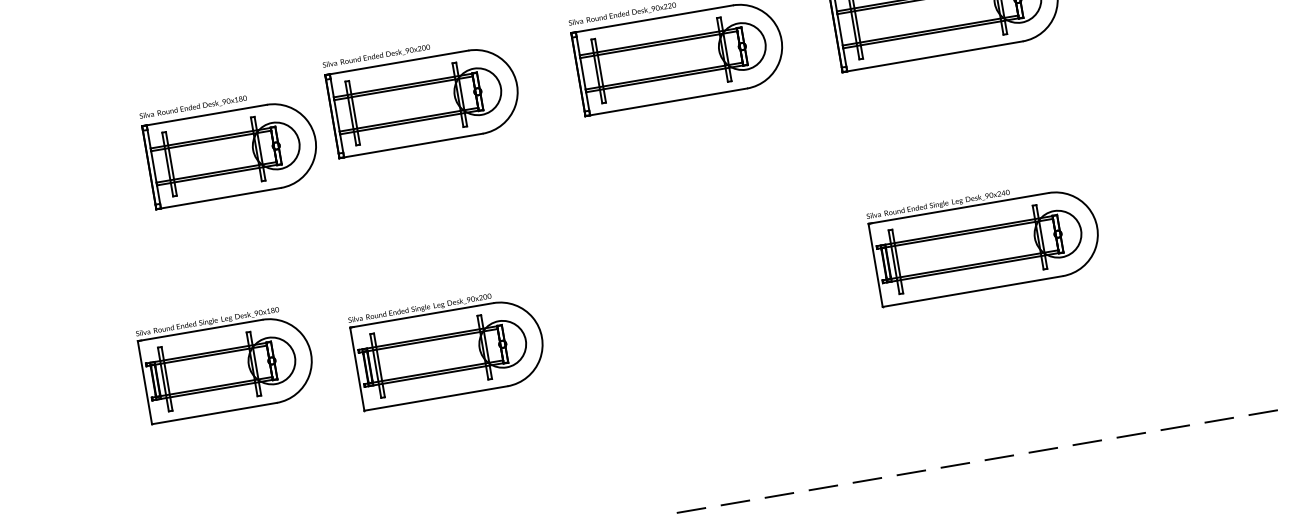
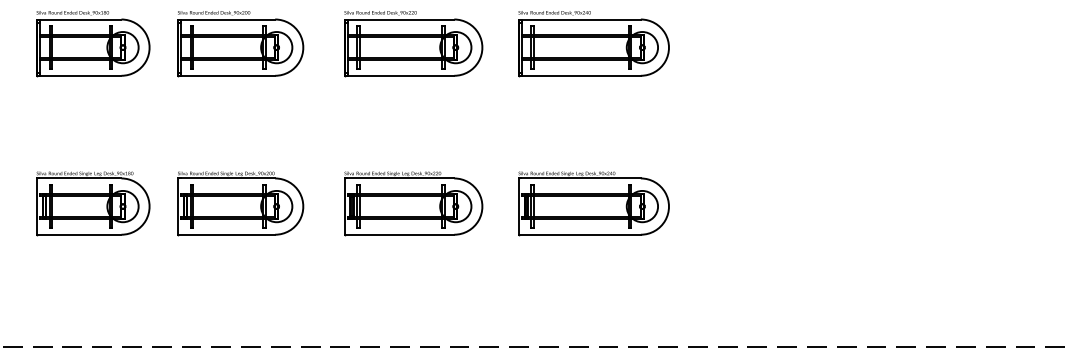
part: (231, 148) -> (93, 44), moved
part: (719, 287) -> (413, 203), added
part: (448, 348) -> (240, 203), moved
part: (227, 363) -> (93, 203), moved

